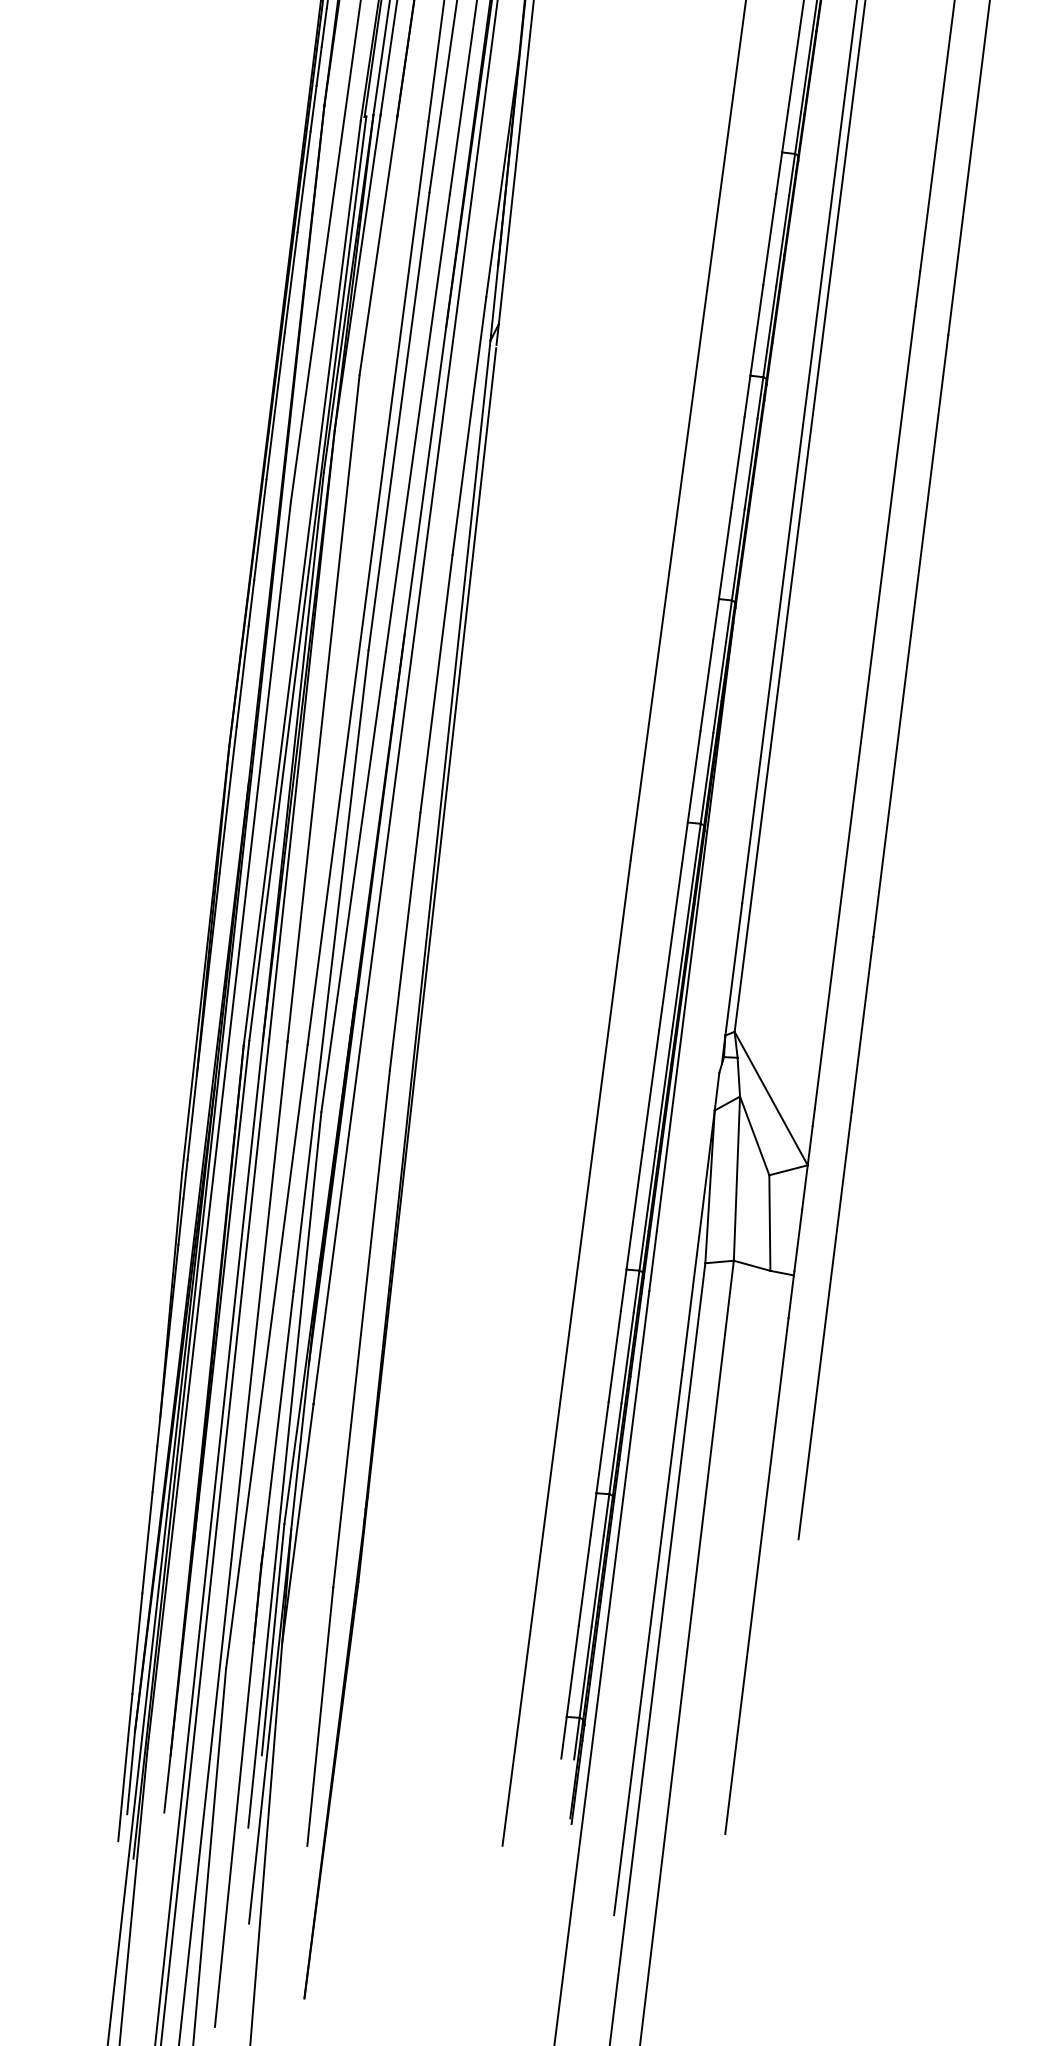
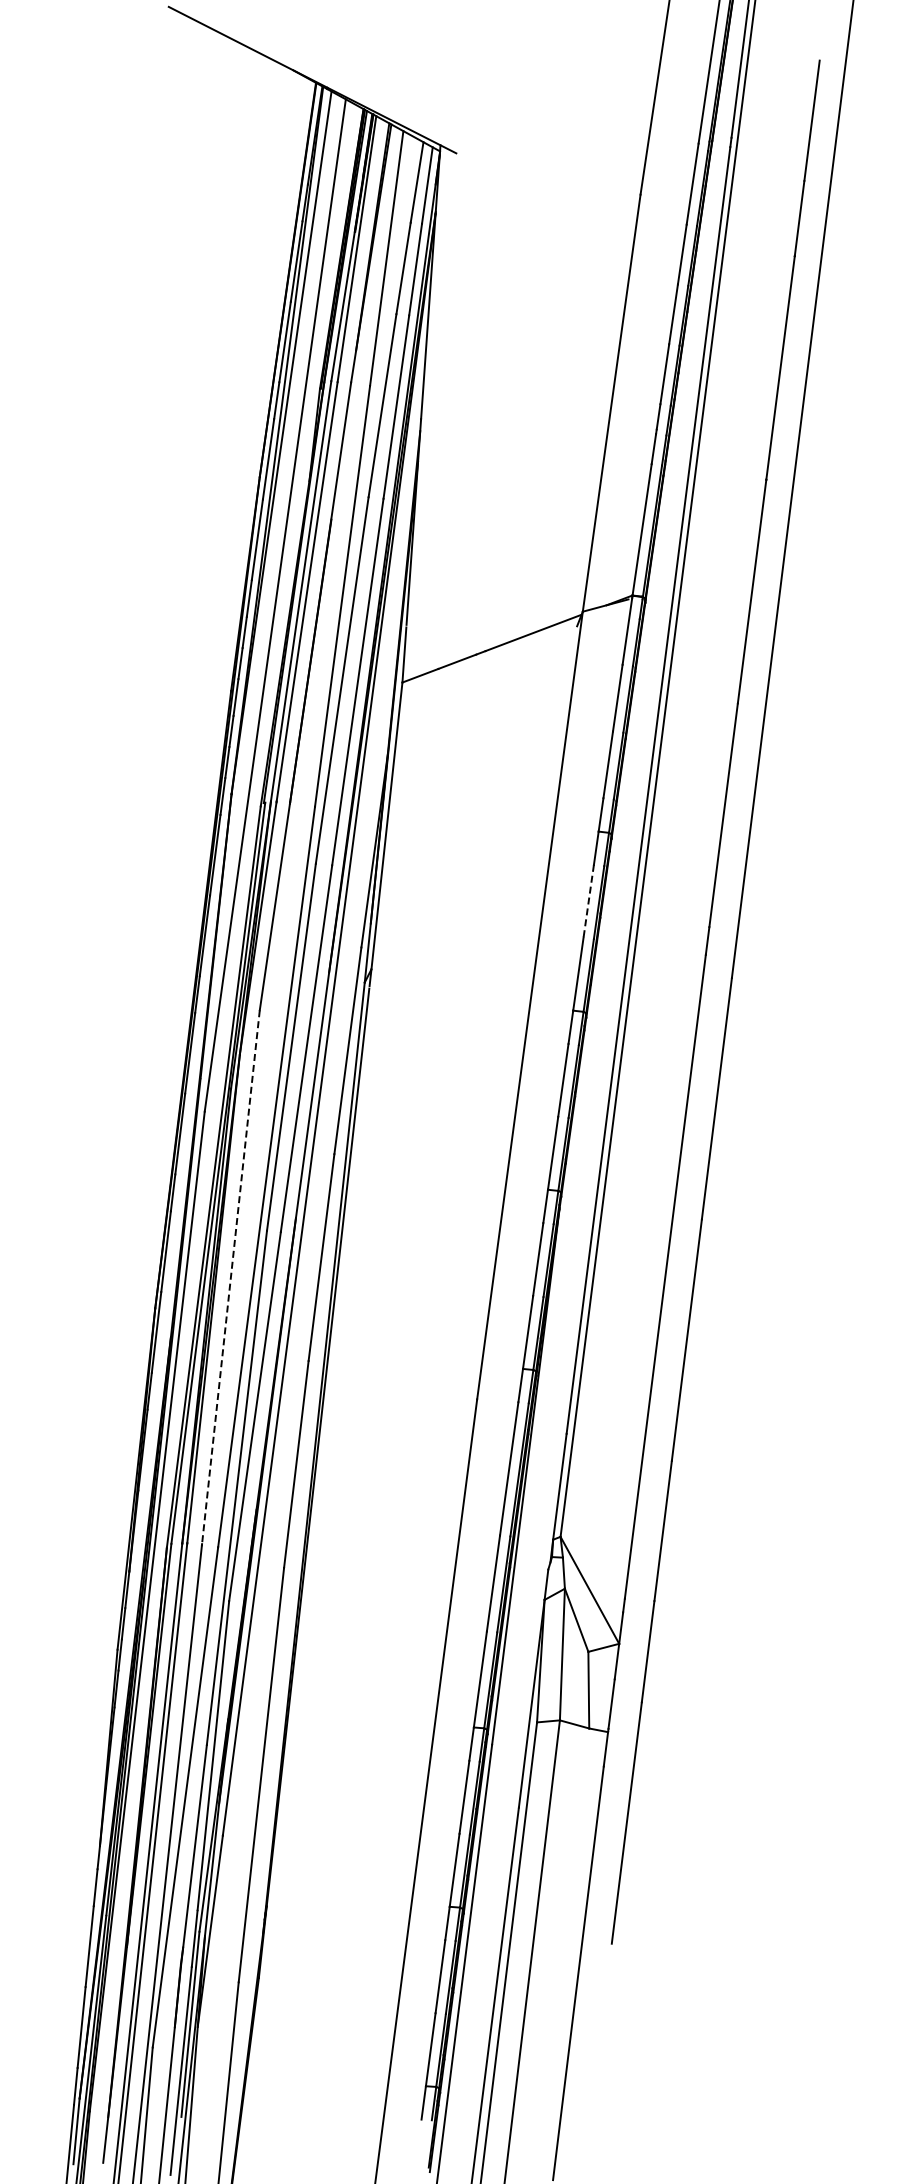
line: (769, 239) -> (588, 901), solid -> dashed
line: (323, 708) -> (230, 1277), solid -> dashed

